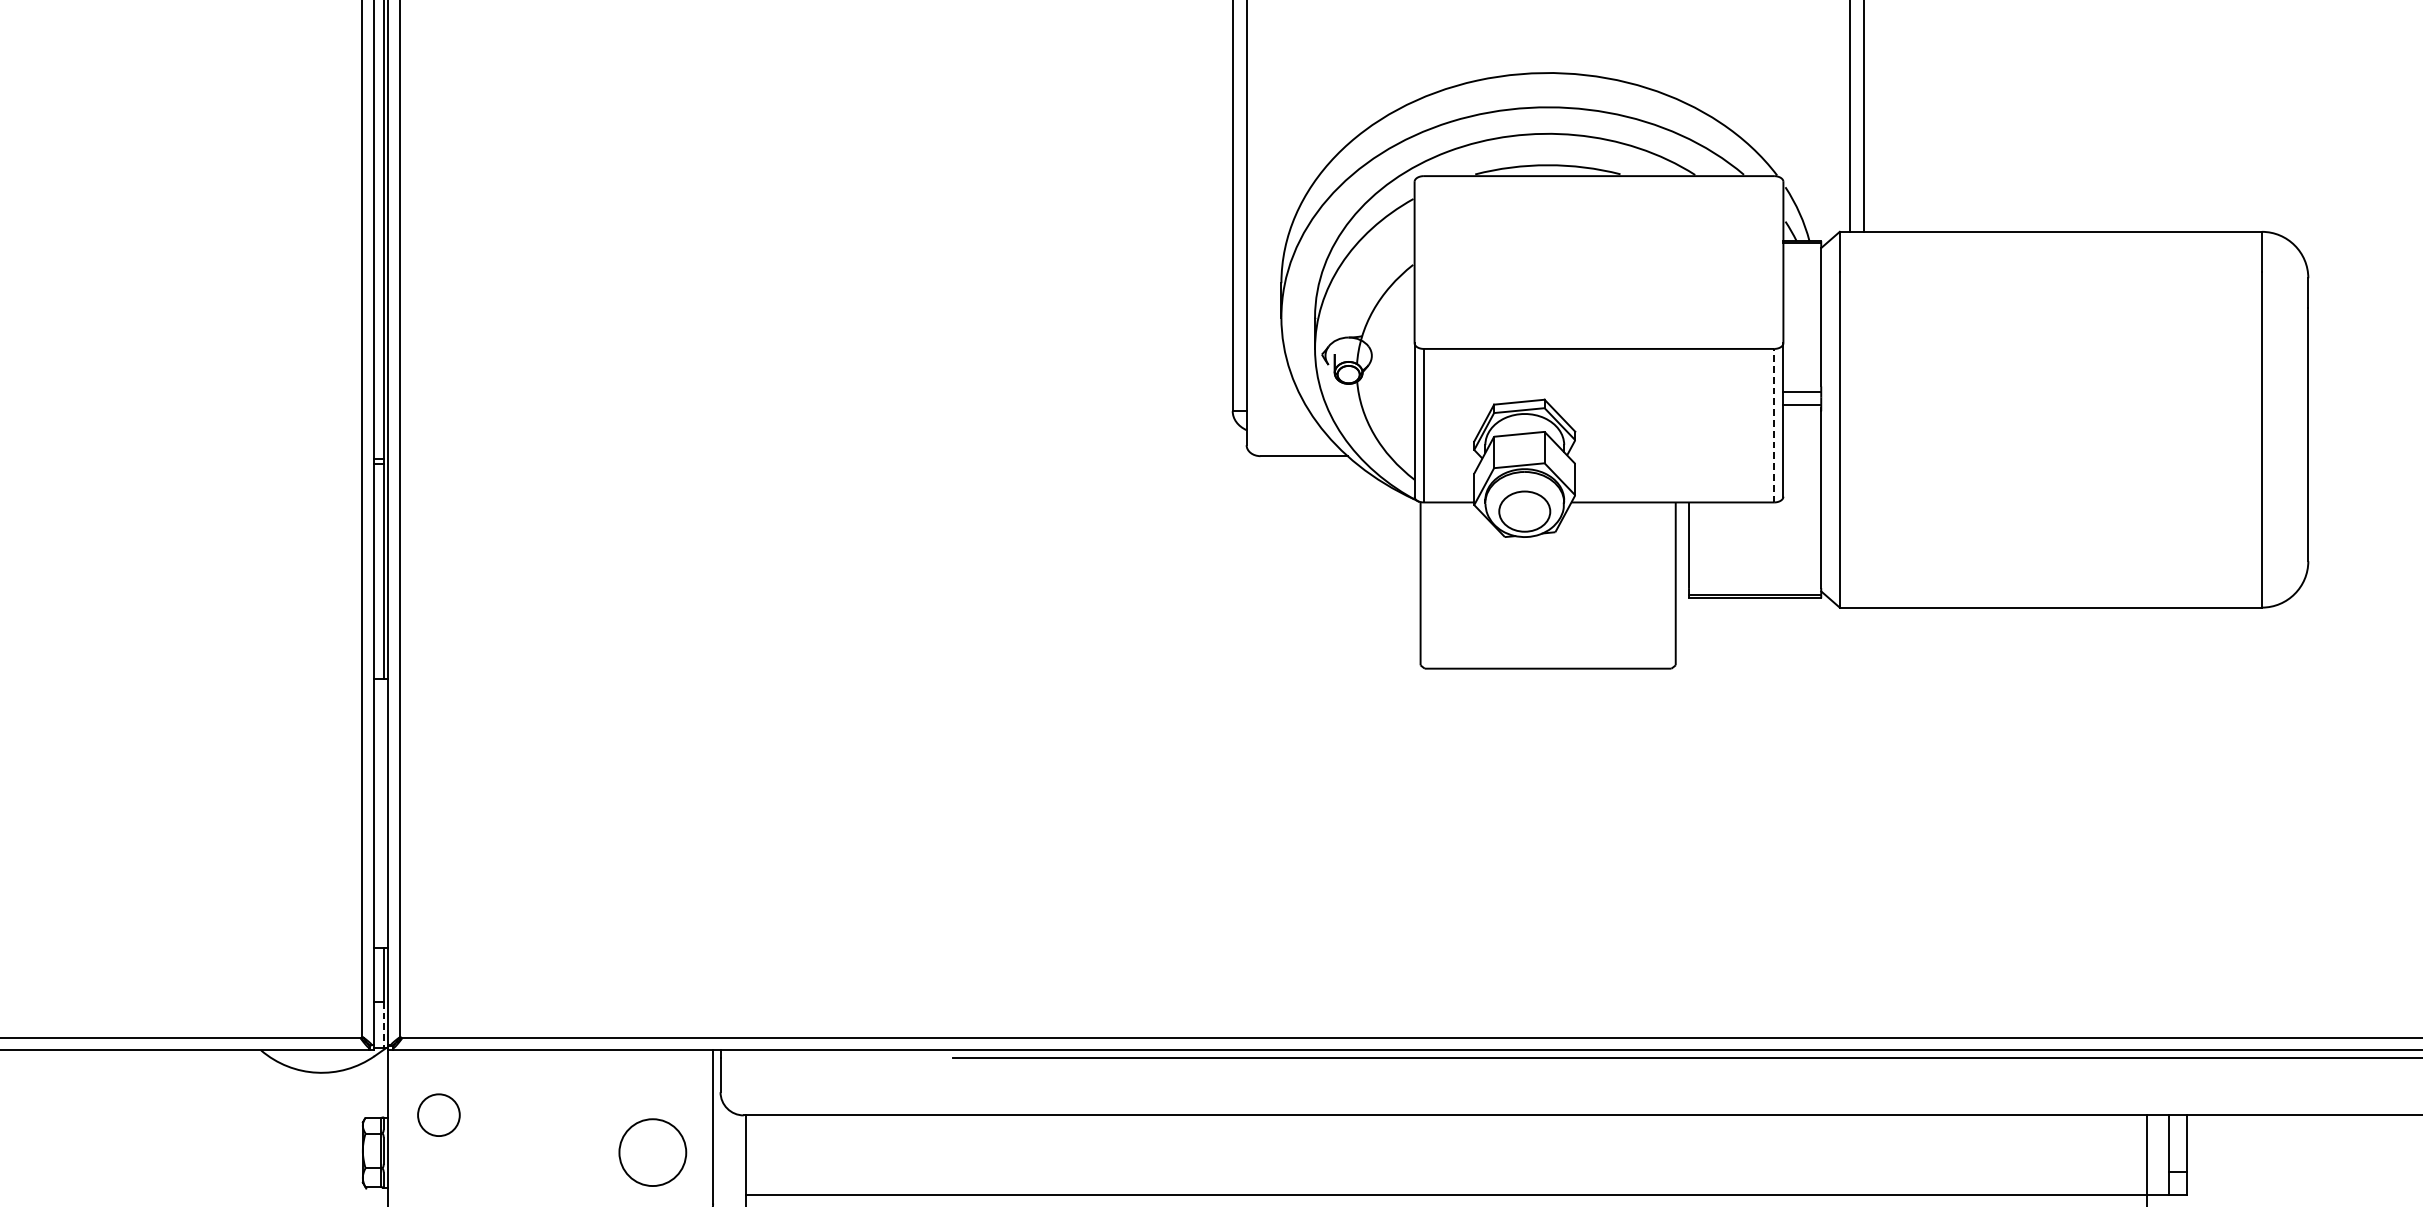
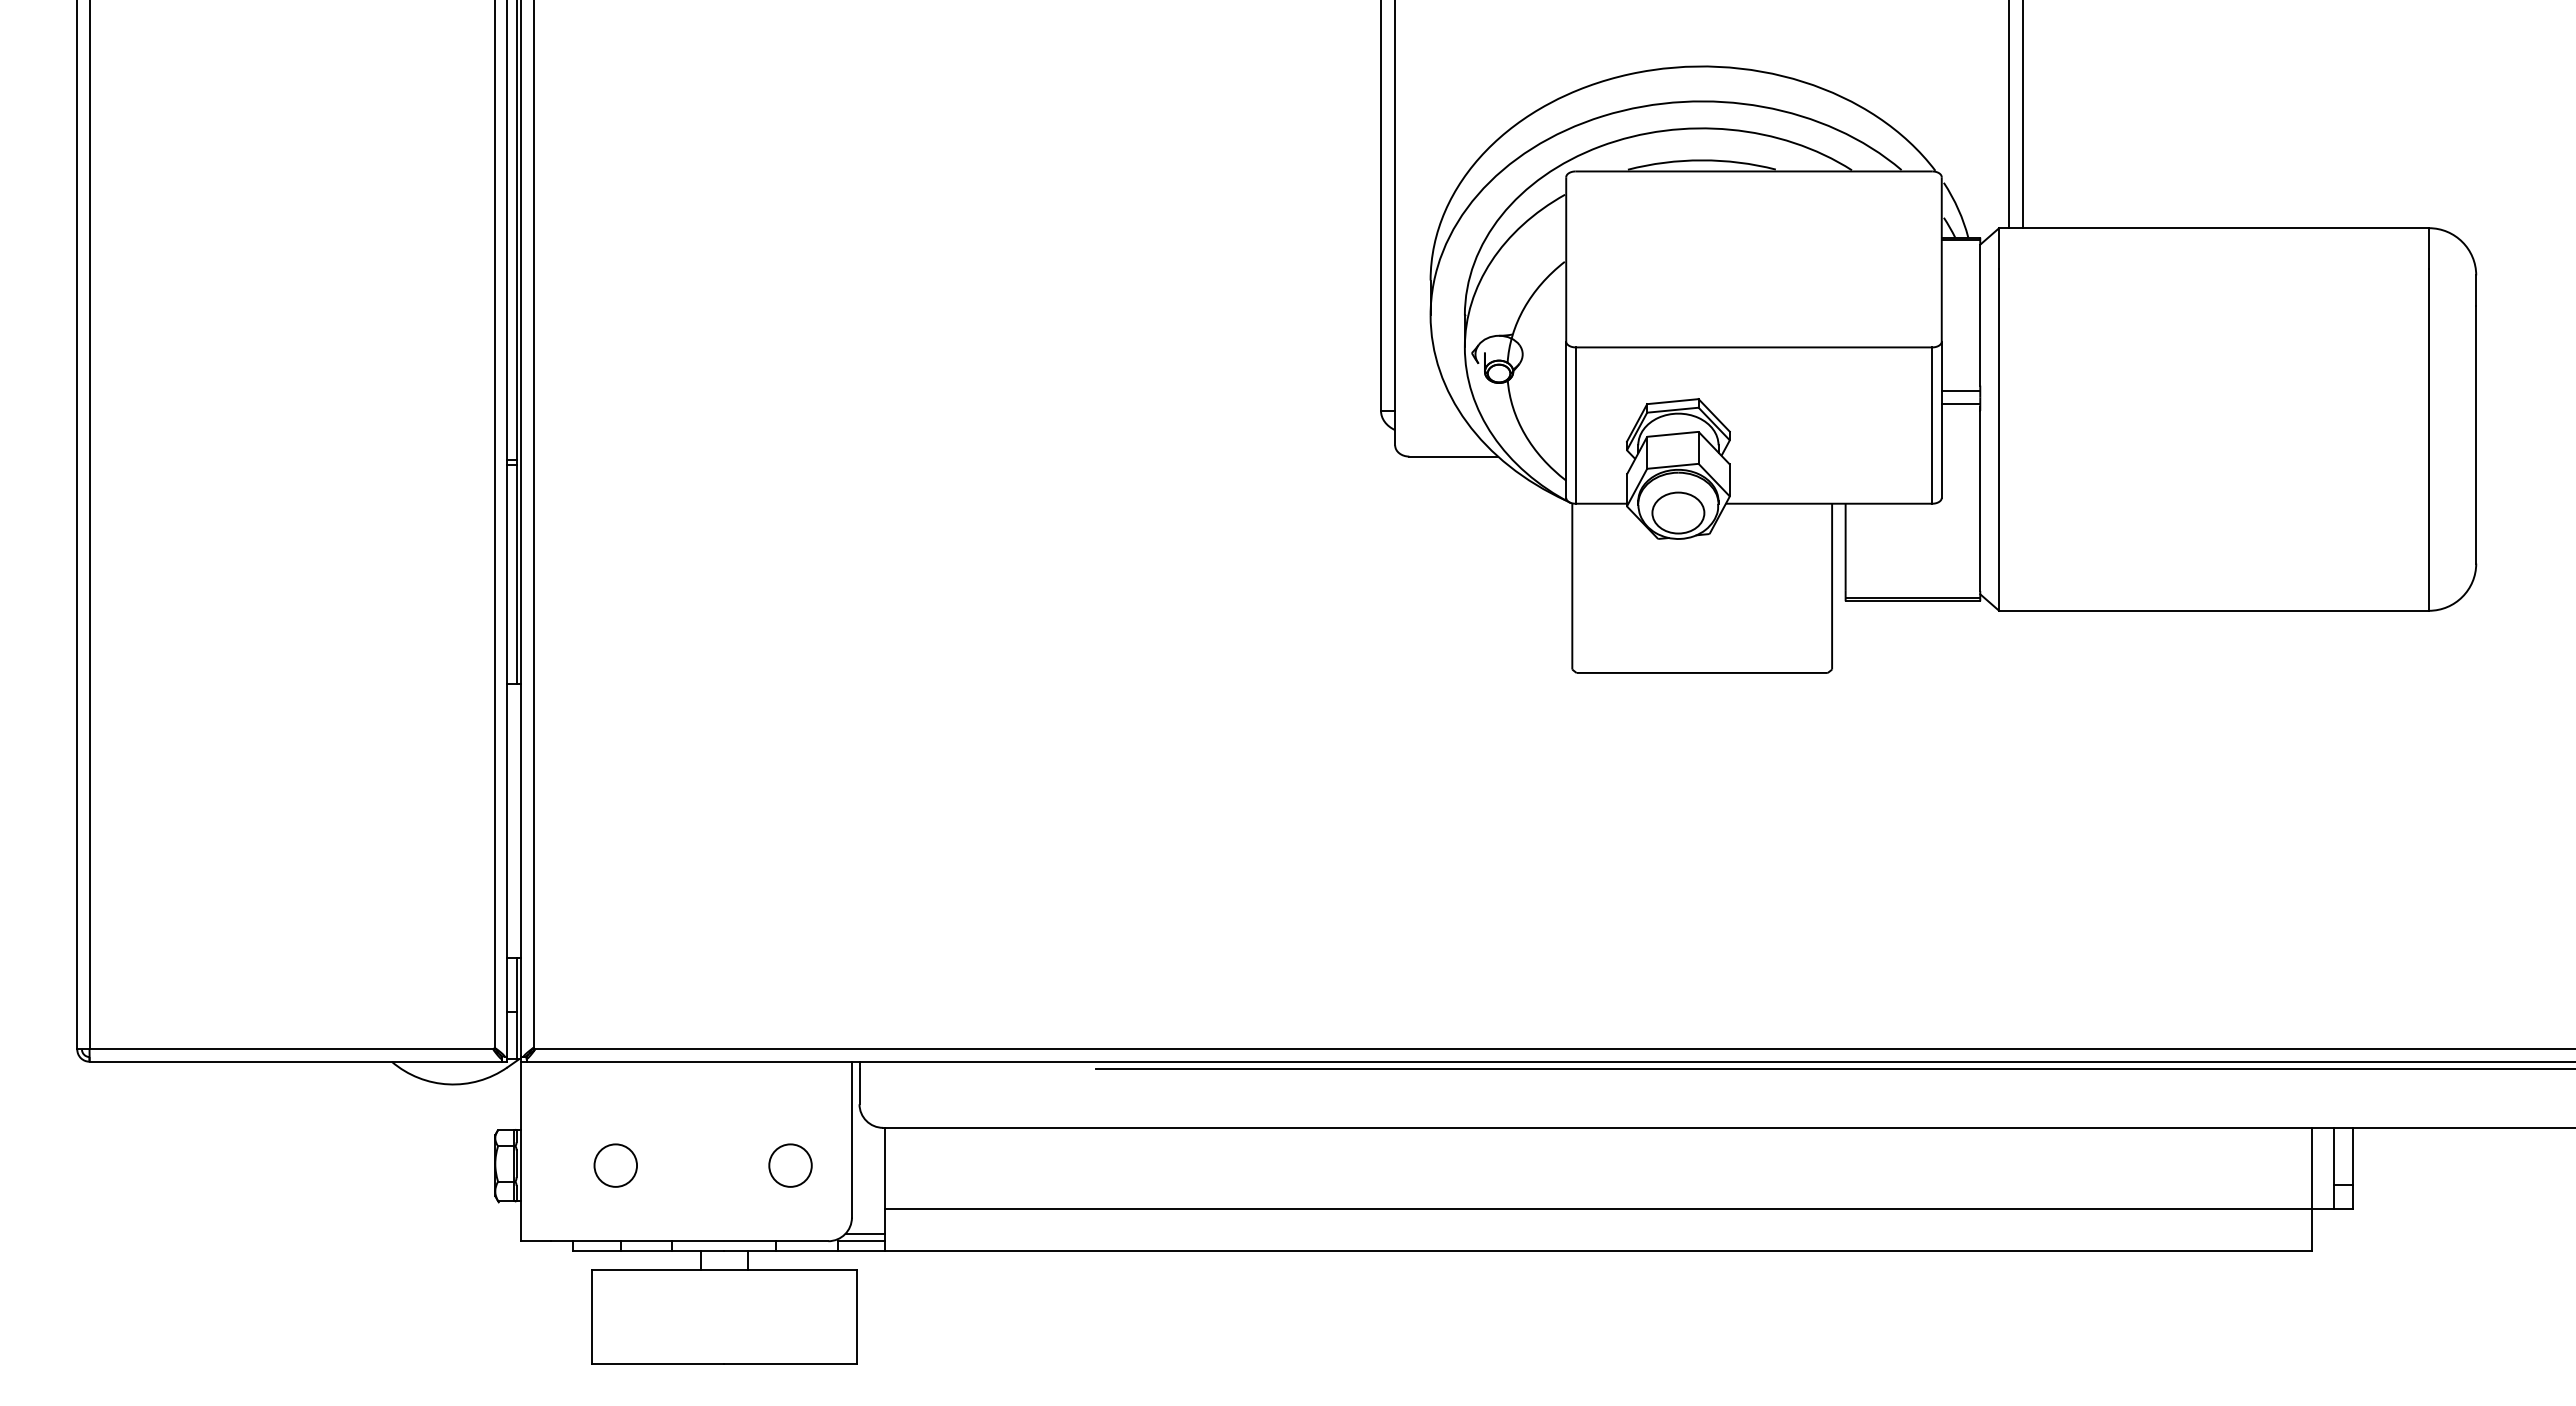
line: (1774, 425) -> (1932, 425), dashed -> solid
line: (383, 1024) -> (516, 1035), dashed -> solid
circle: (438, 1115) -> (615, 1165), moved
circle: (652, 1152) -> (790, 1165), size x0.62

